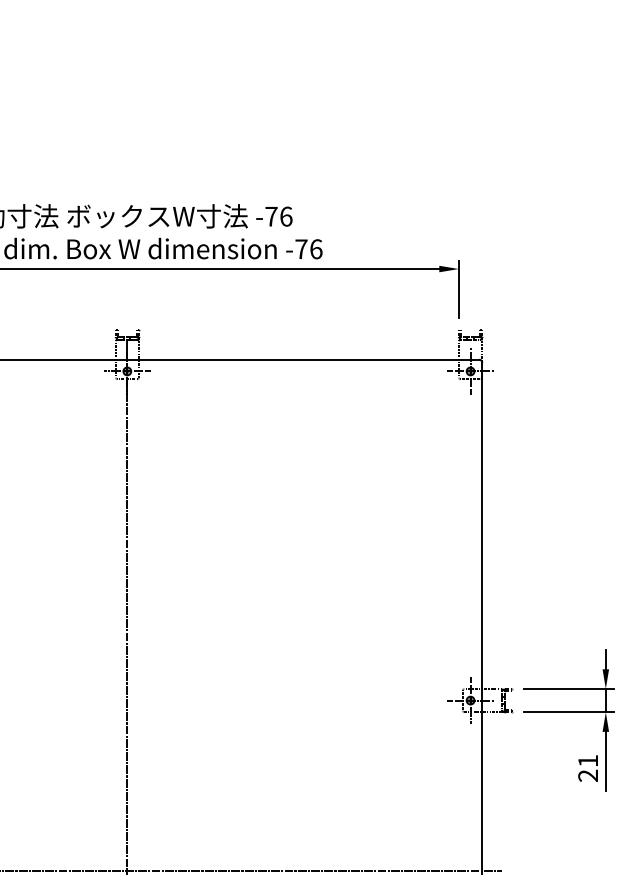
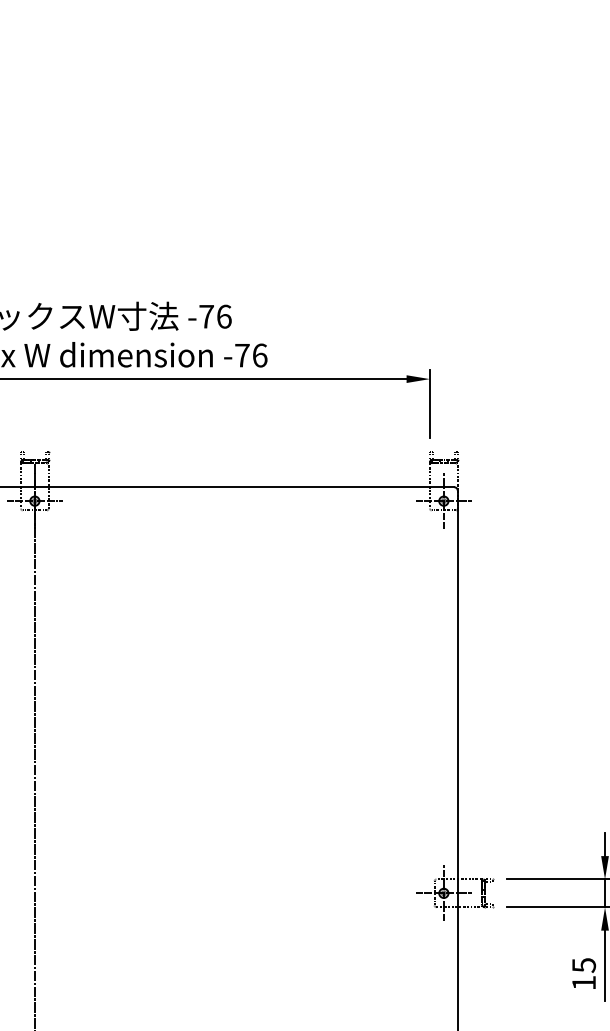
text: (588, 768) -> (584, 974), 21 -> 15

